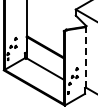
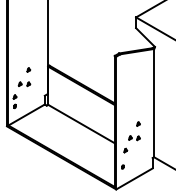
line: (85, 56) -> (153, 101), dashed -> solid

